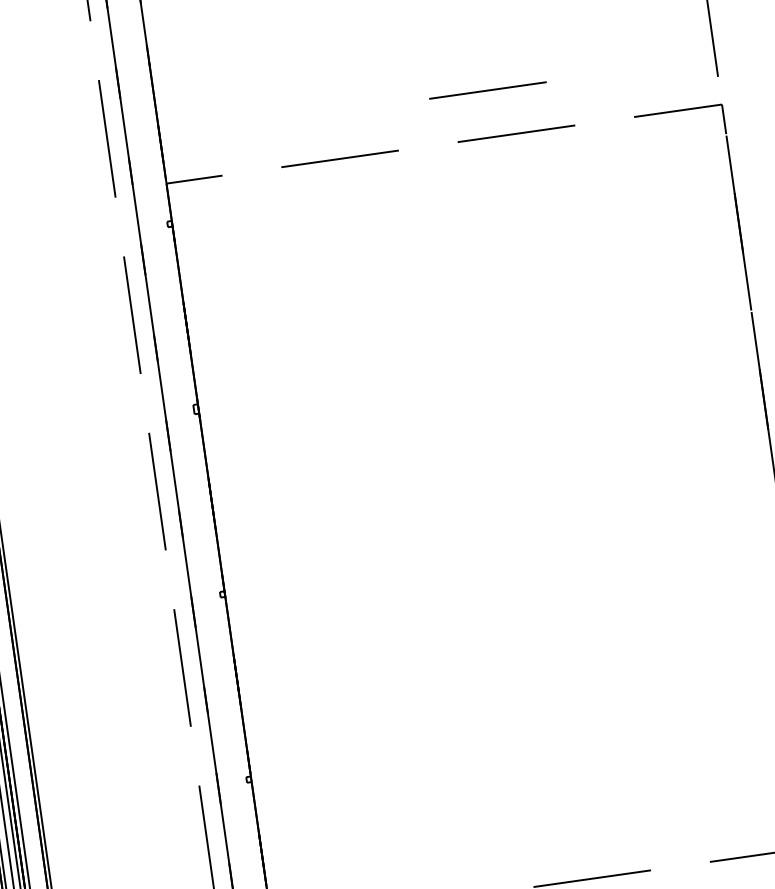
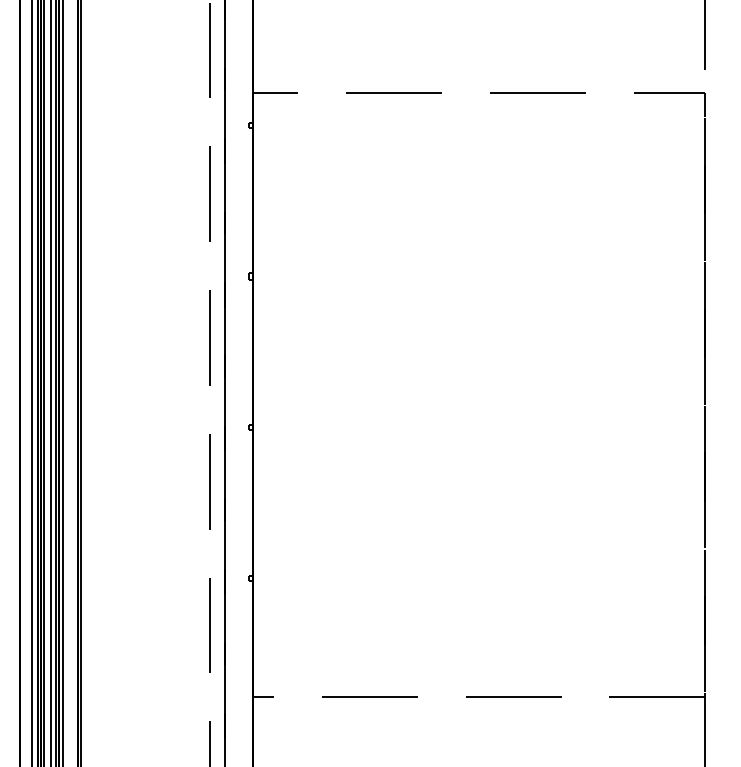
line: (487, 89) -> (519, 54), removed

